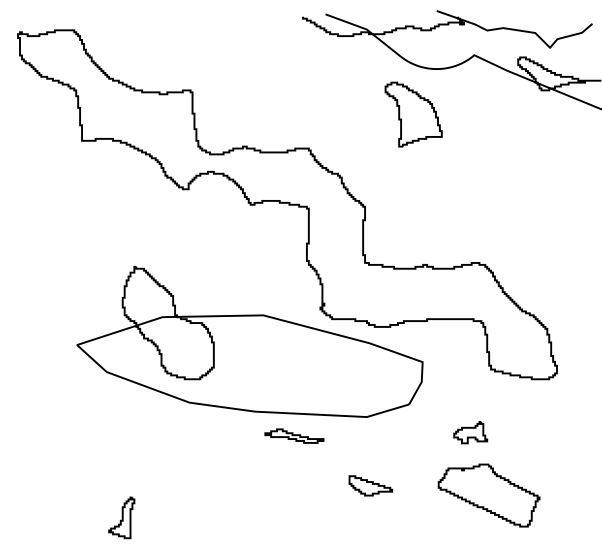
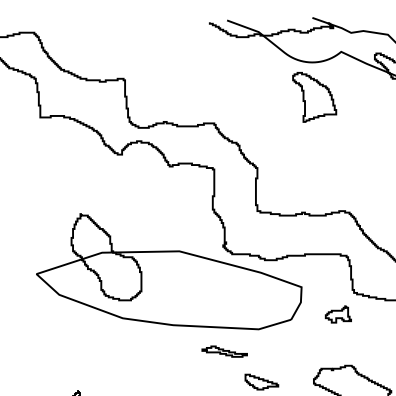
part: (413, 114) -> (314, 97), moved
part: (470, 432) -> (338, 314), moved
part: (294, 435) -> (224, 351), moved

